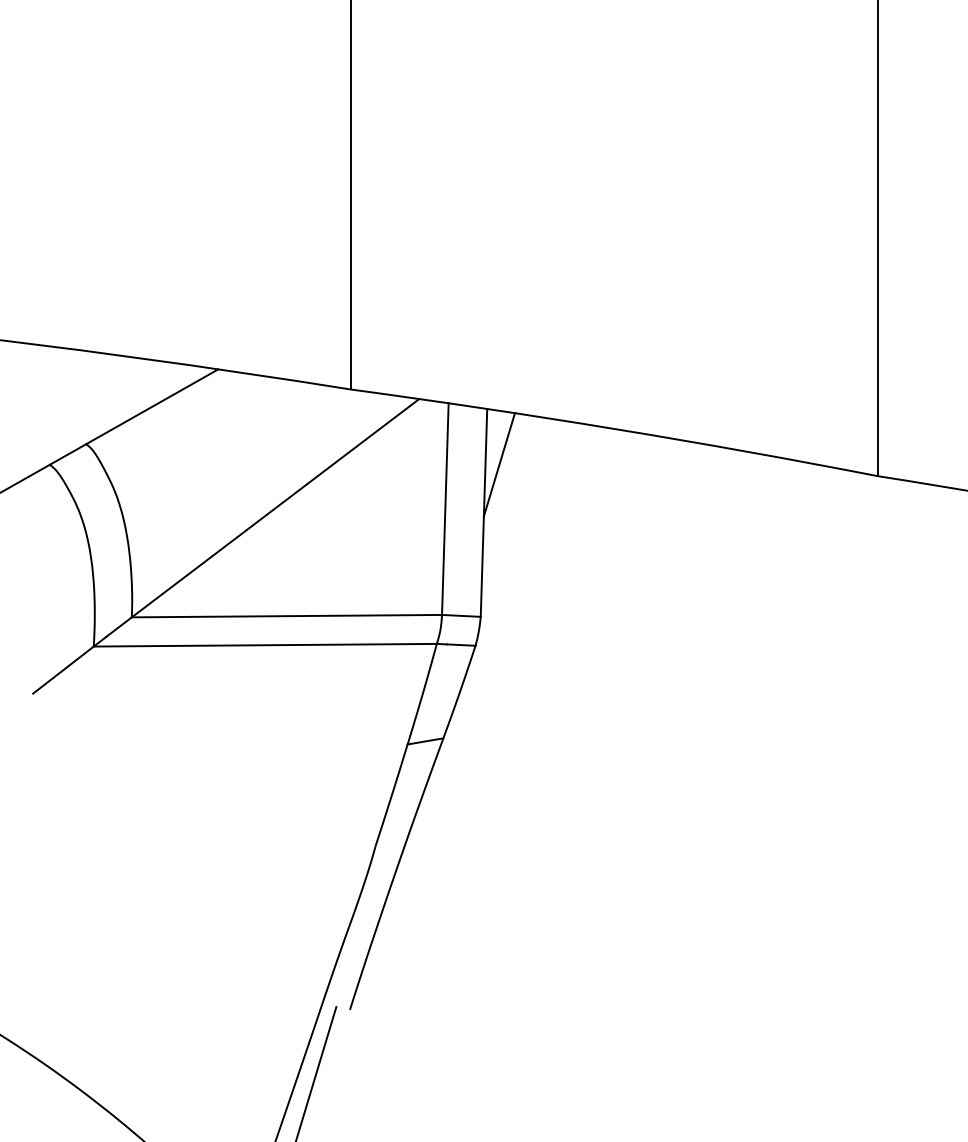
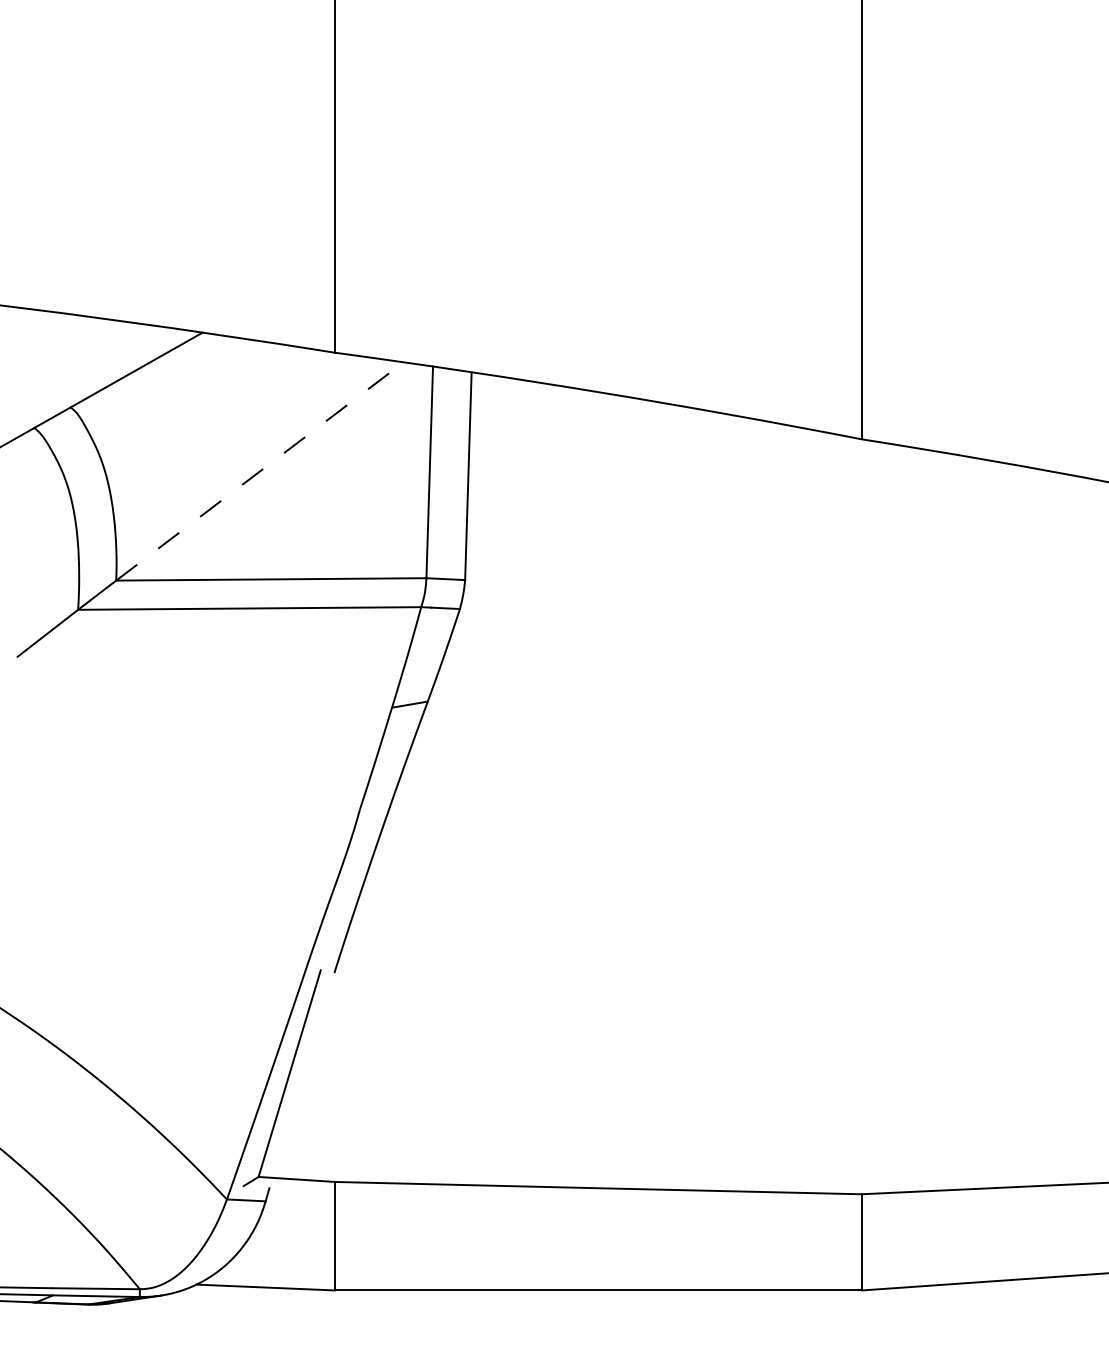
line: (499, 464) -> (483, 427), removed
line: (276, 508) -> (260, 471), solid -> dashed

